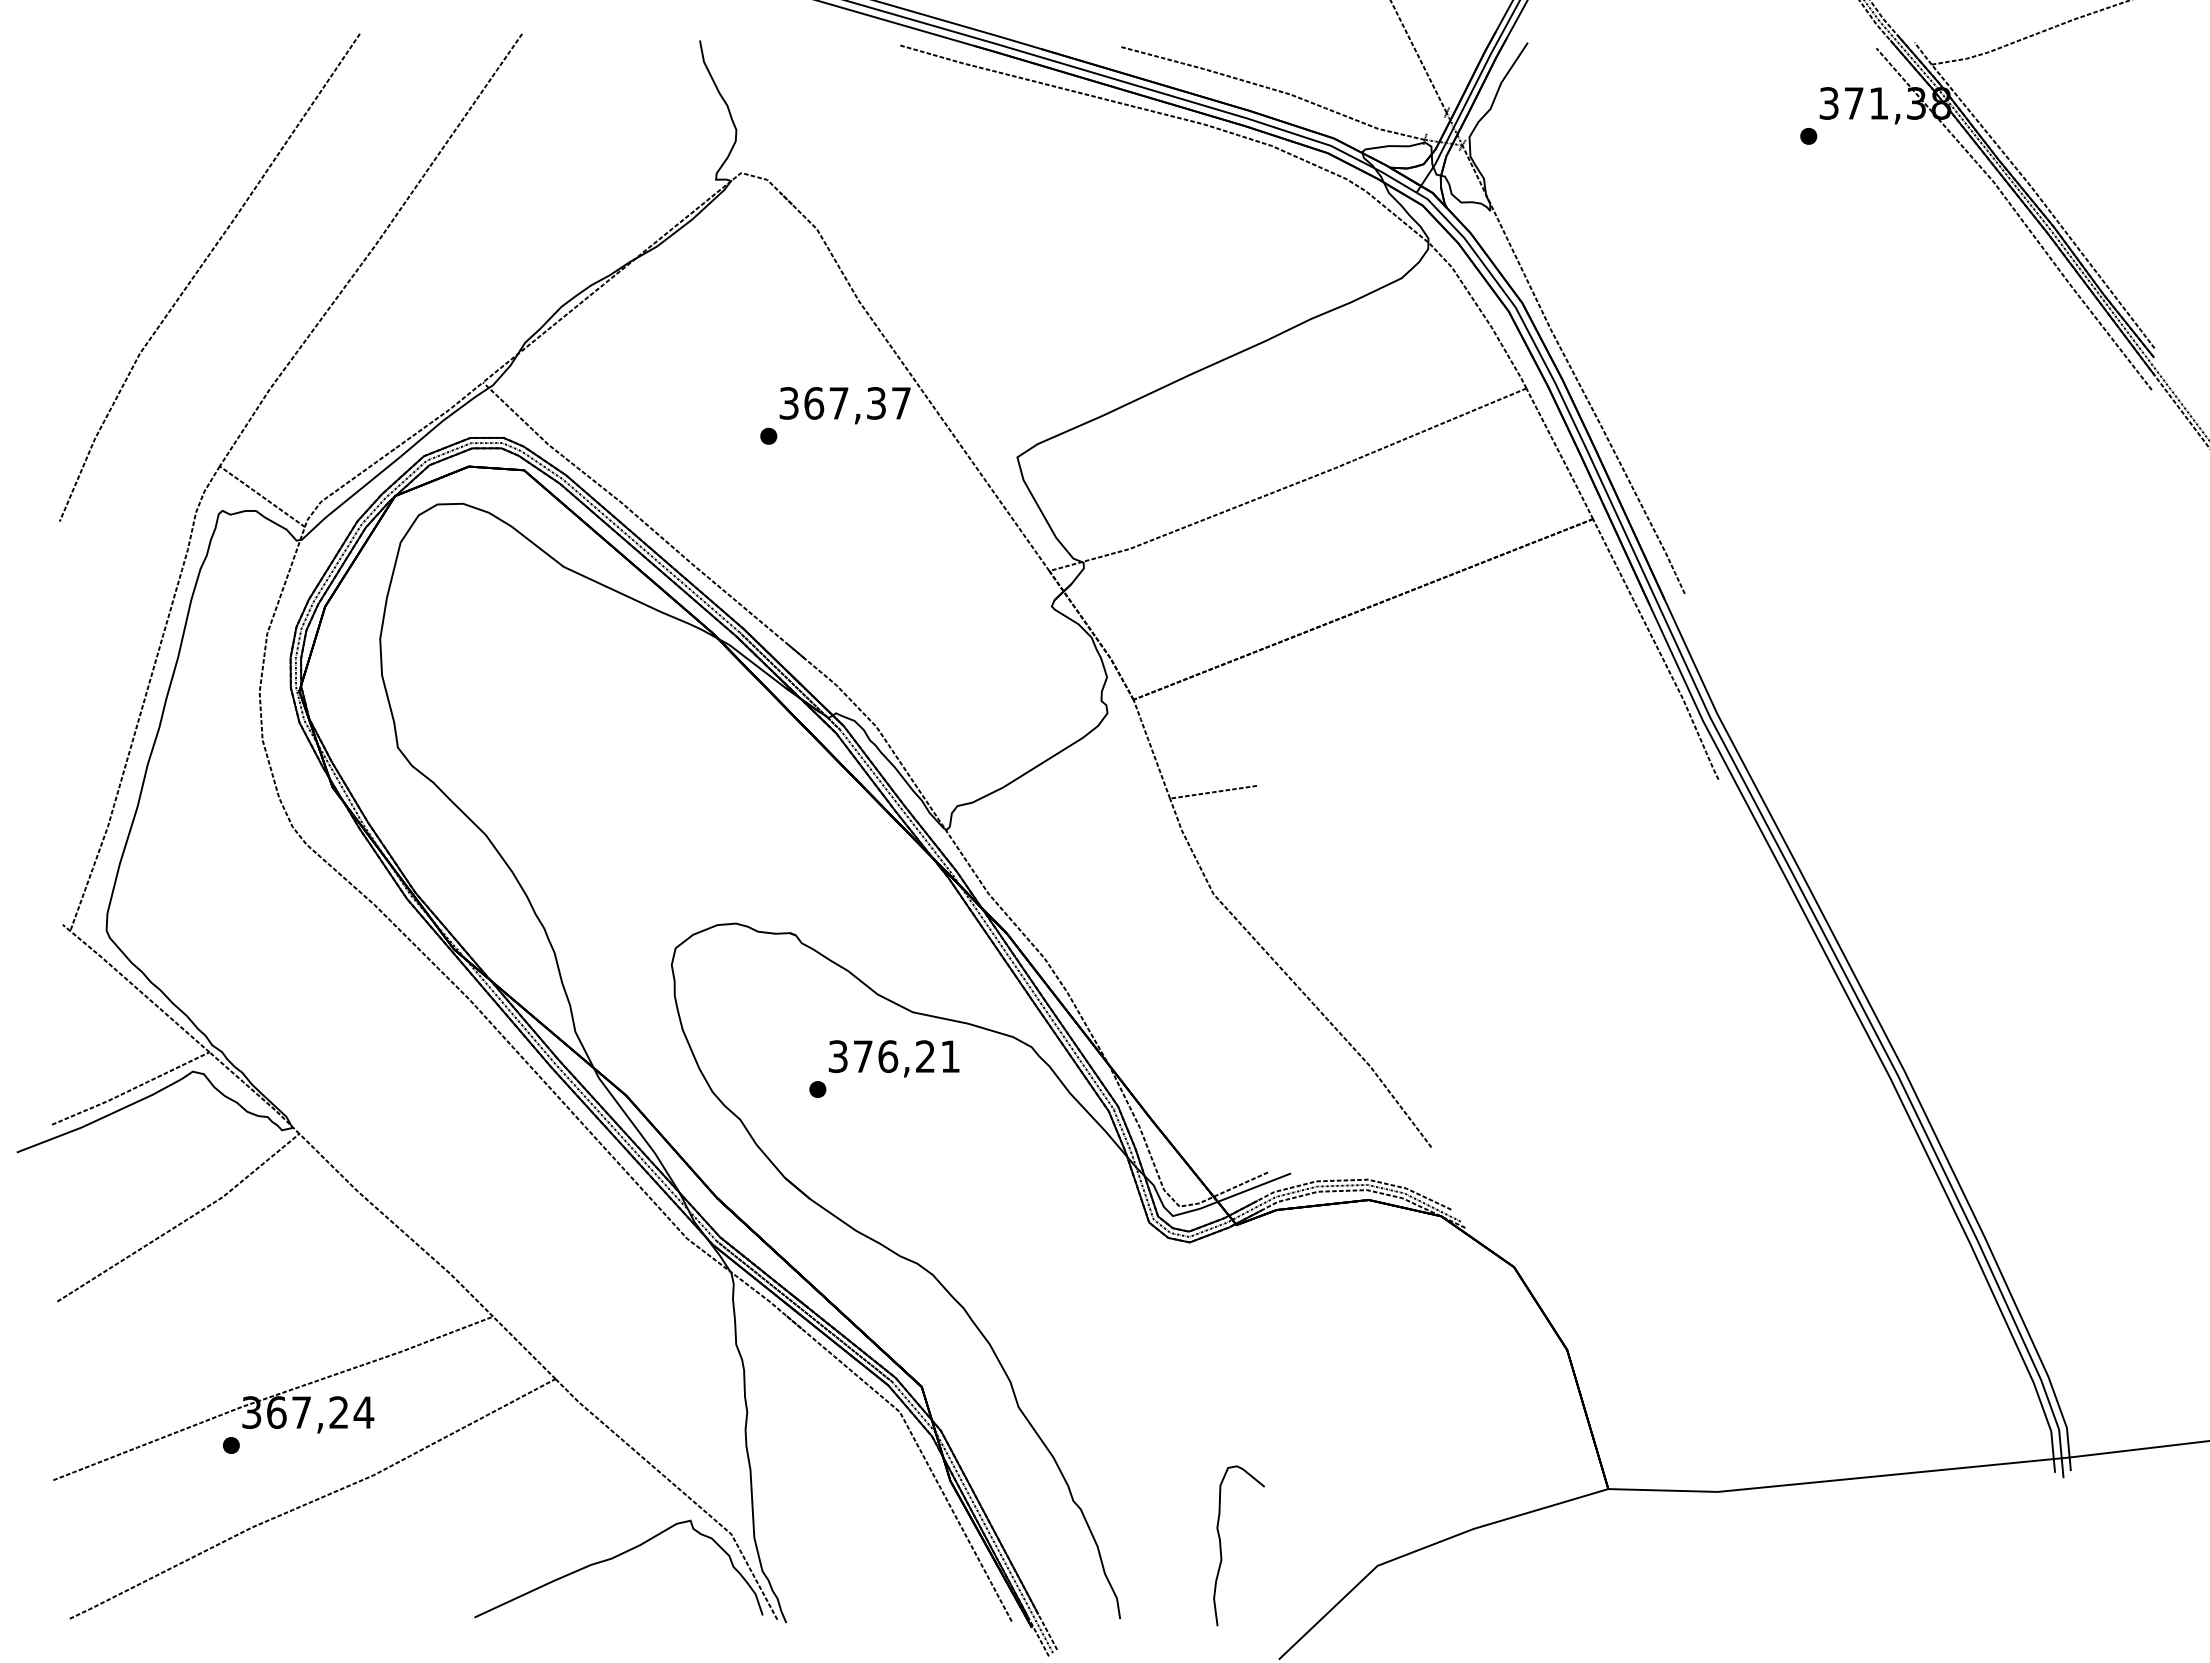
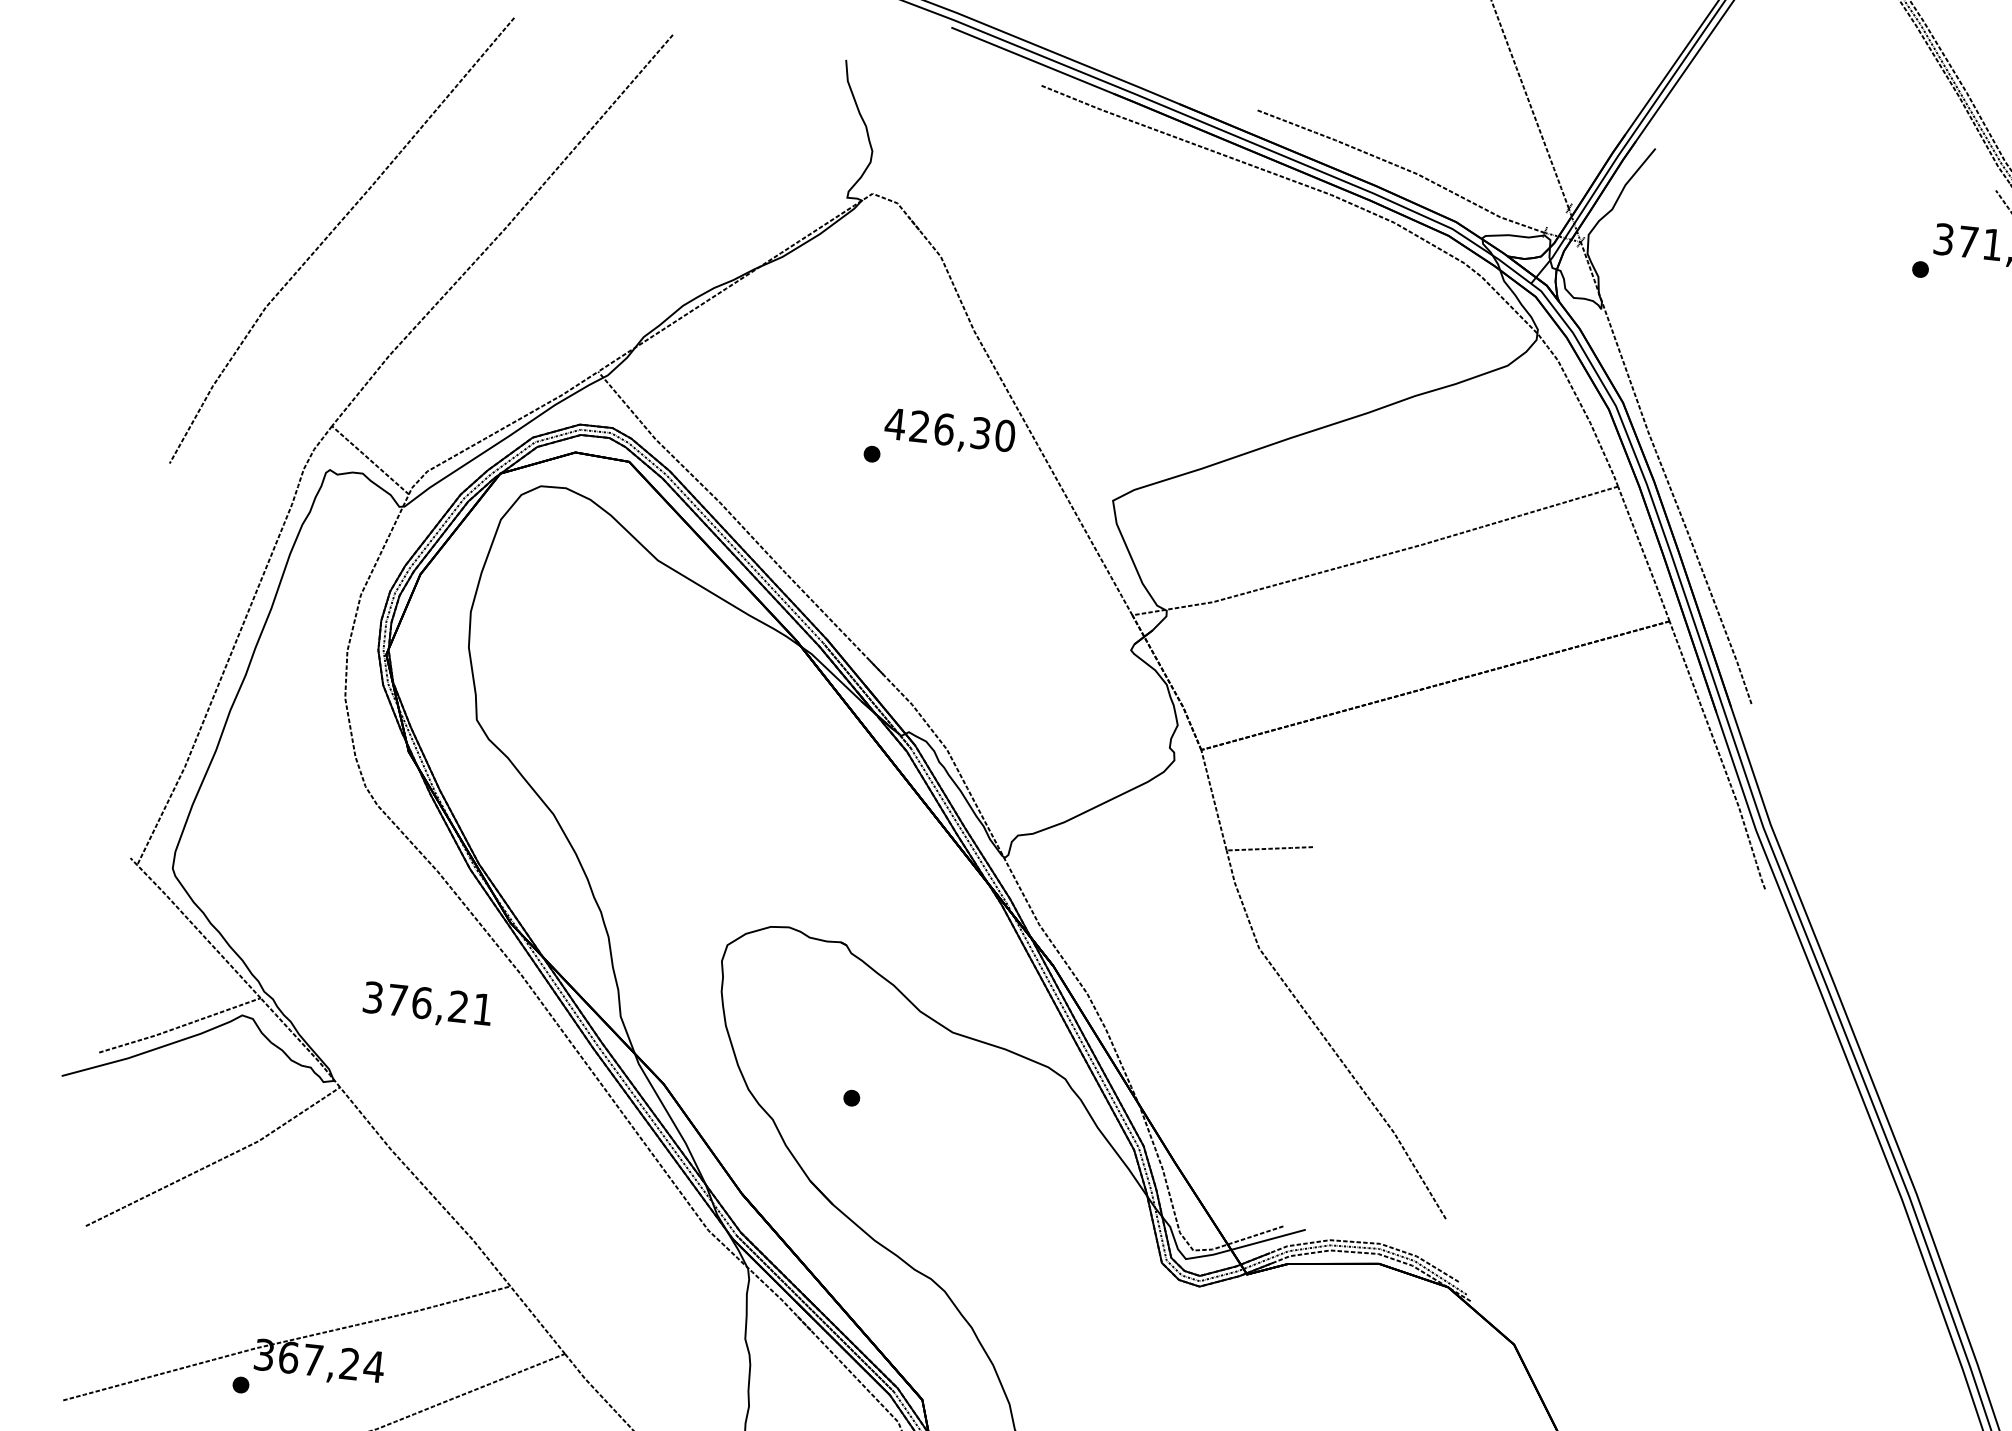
text: (844, 403) -> (949, 430), 367,37 -> 426,30
text: (893, 1058) -> (427, 1005), moved

